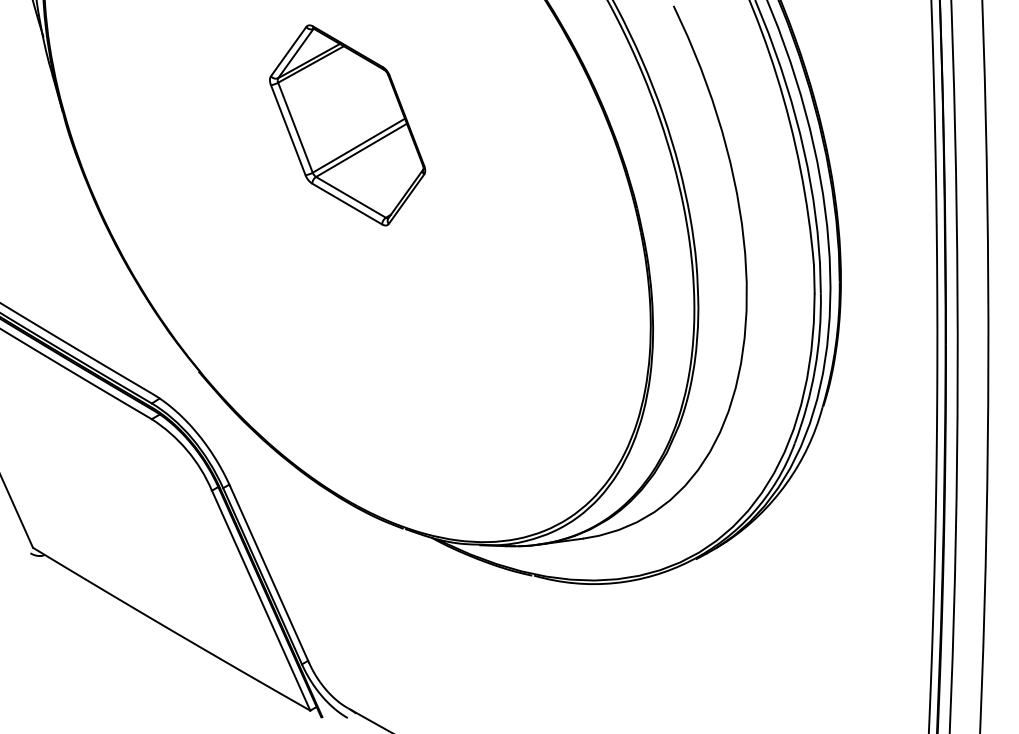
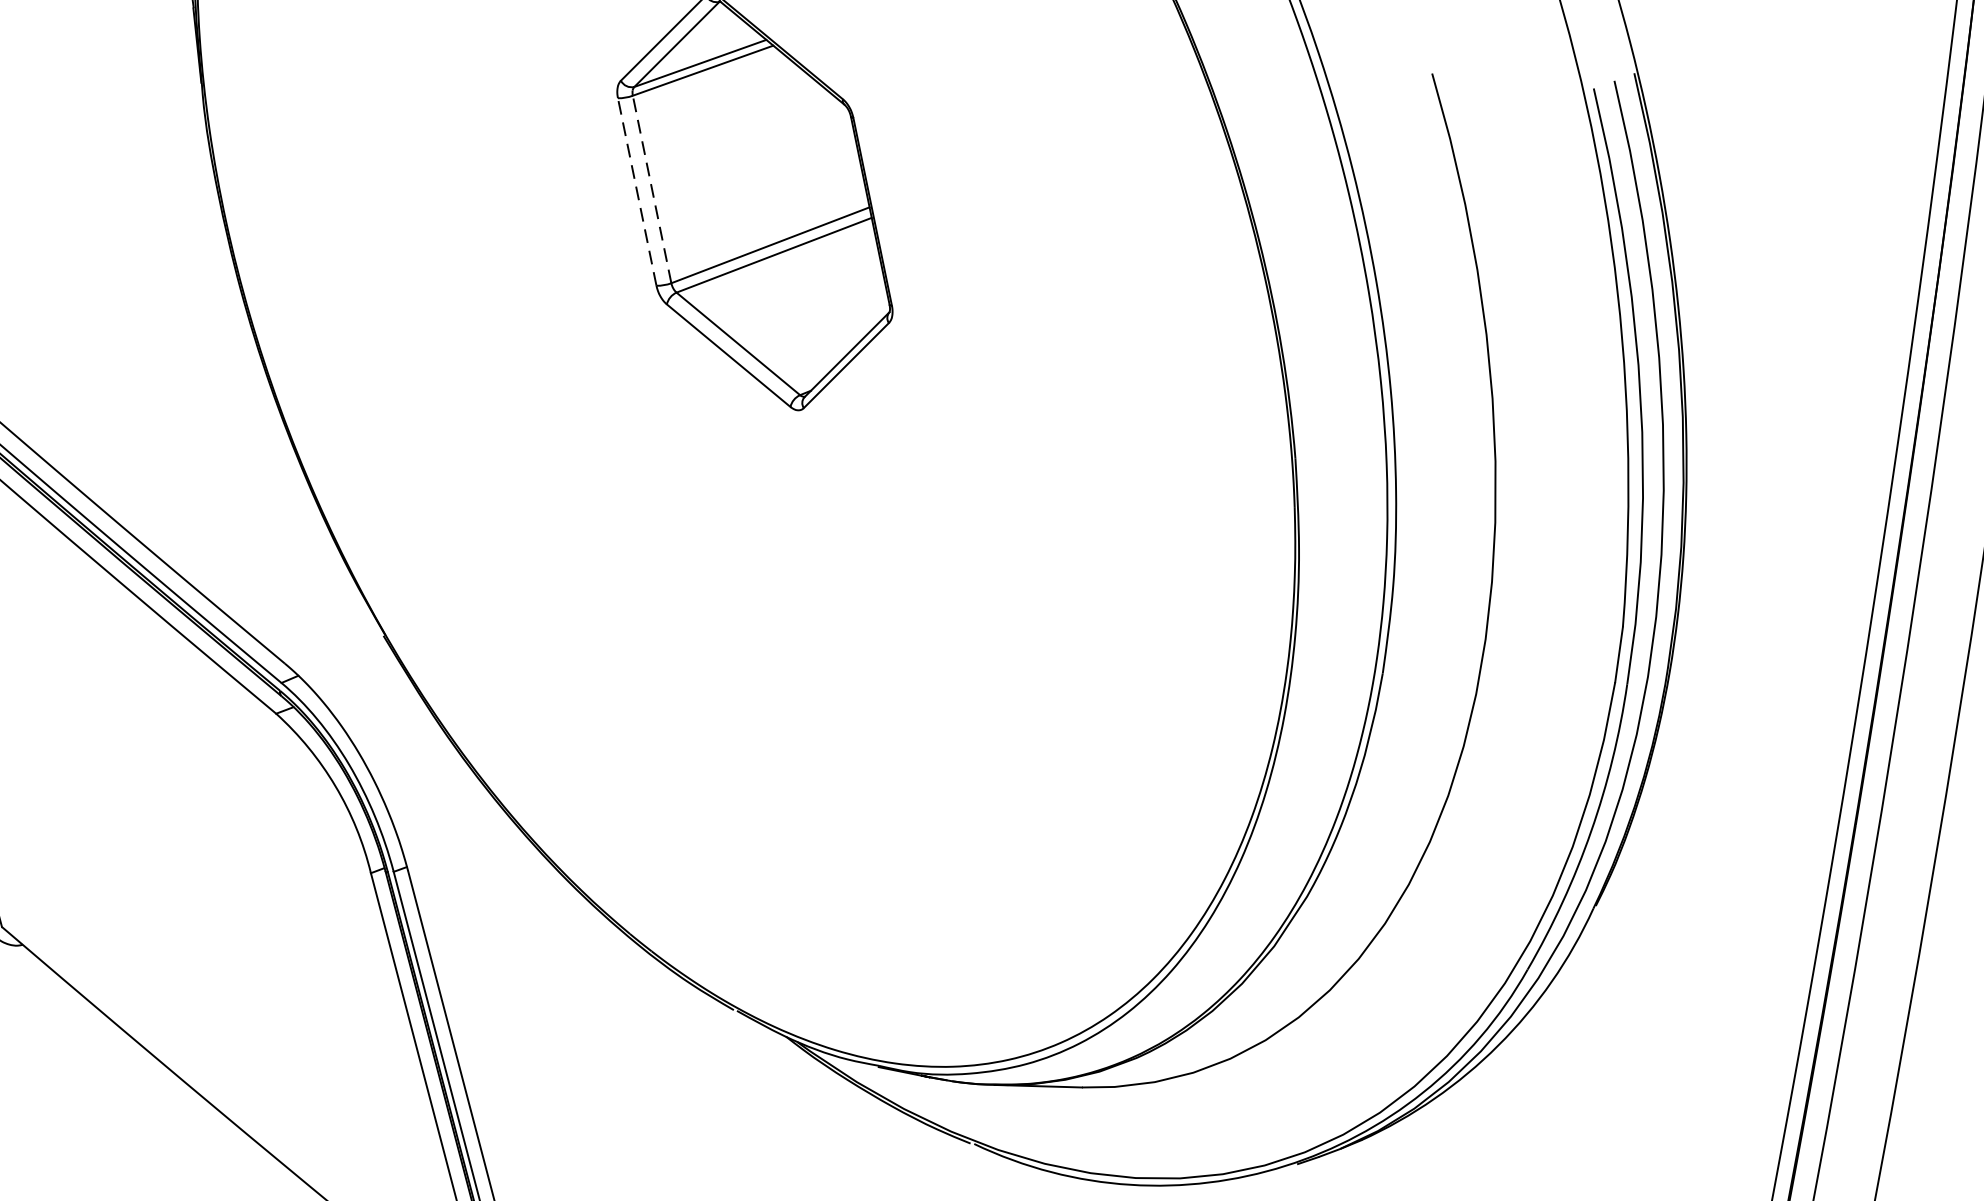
line: (295, 127) -> (652, 189), solid -> dashed
line: (288, 129) -> (637, 190), solid -> dashed

